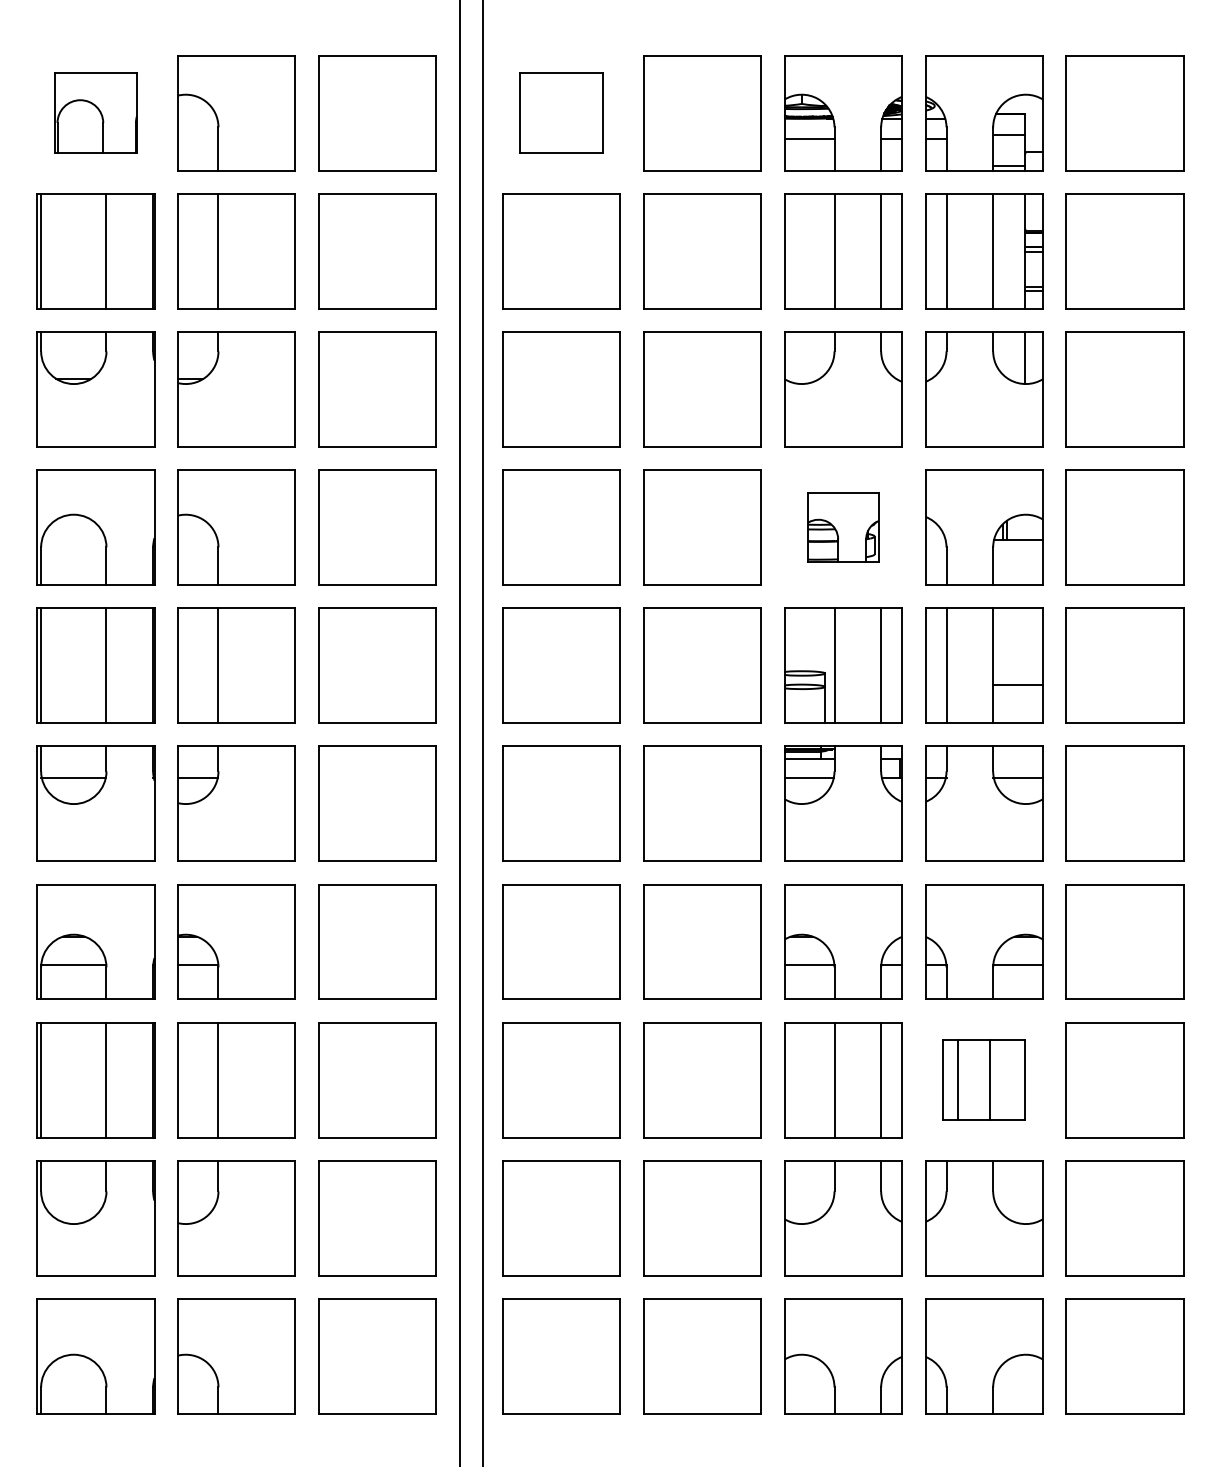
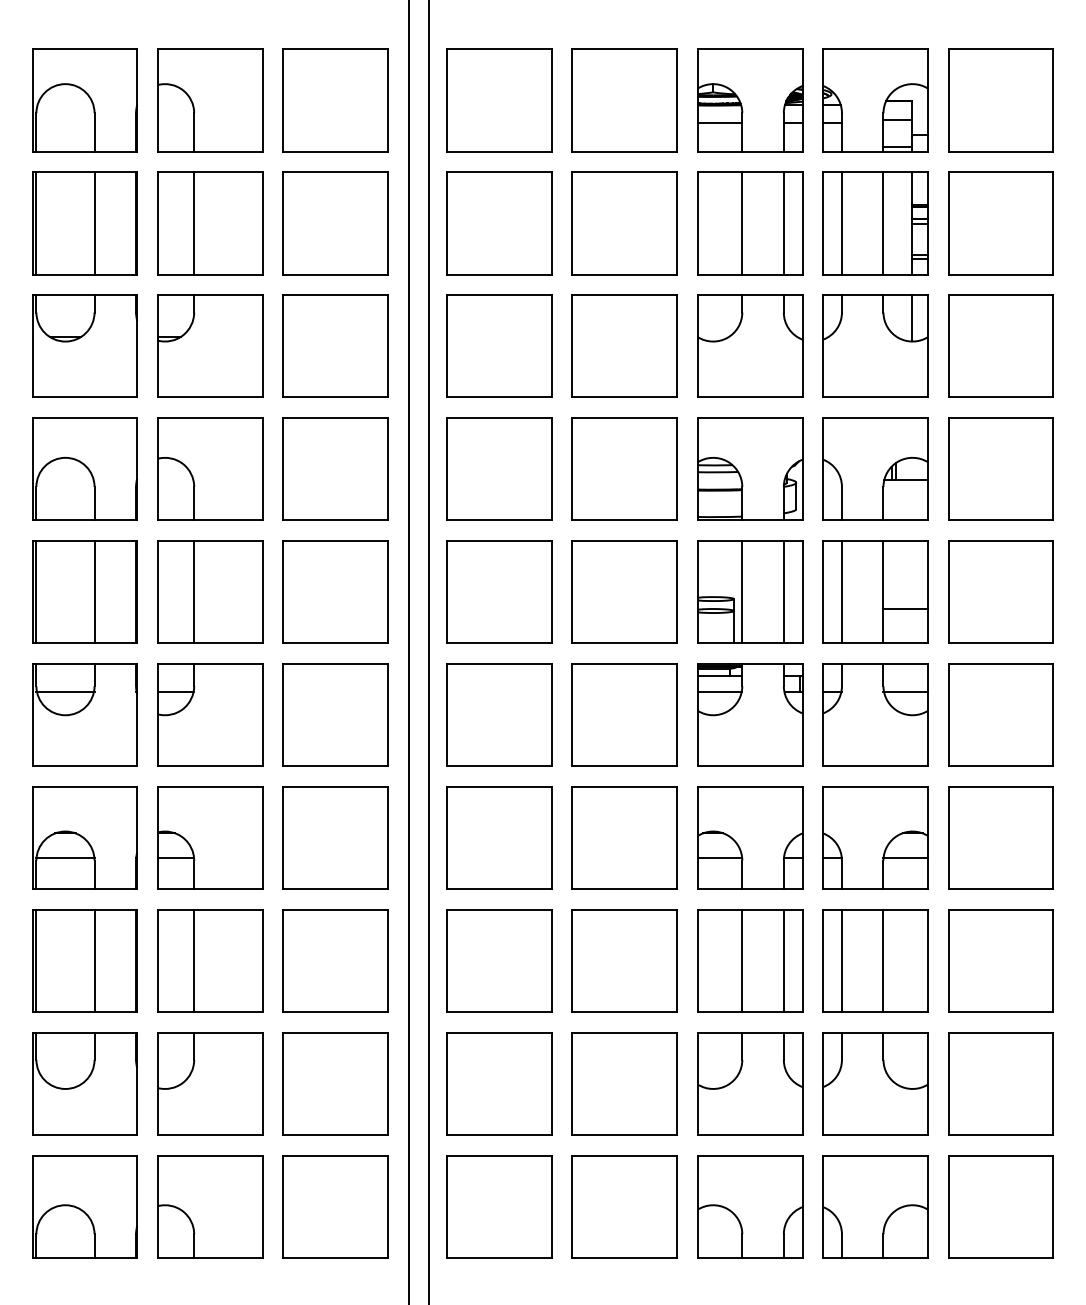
part: (95, 113) -> (84, 100), size x1.43
part: (561, 113) -> (499, 100), size x1.43
part: (843, 526) -> (750, 468), size x1.67
part: (984, 1079) -> (875, 960), size x1.43

